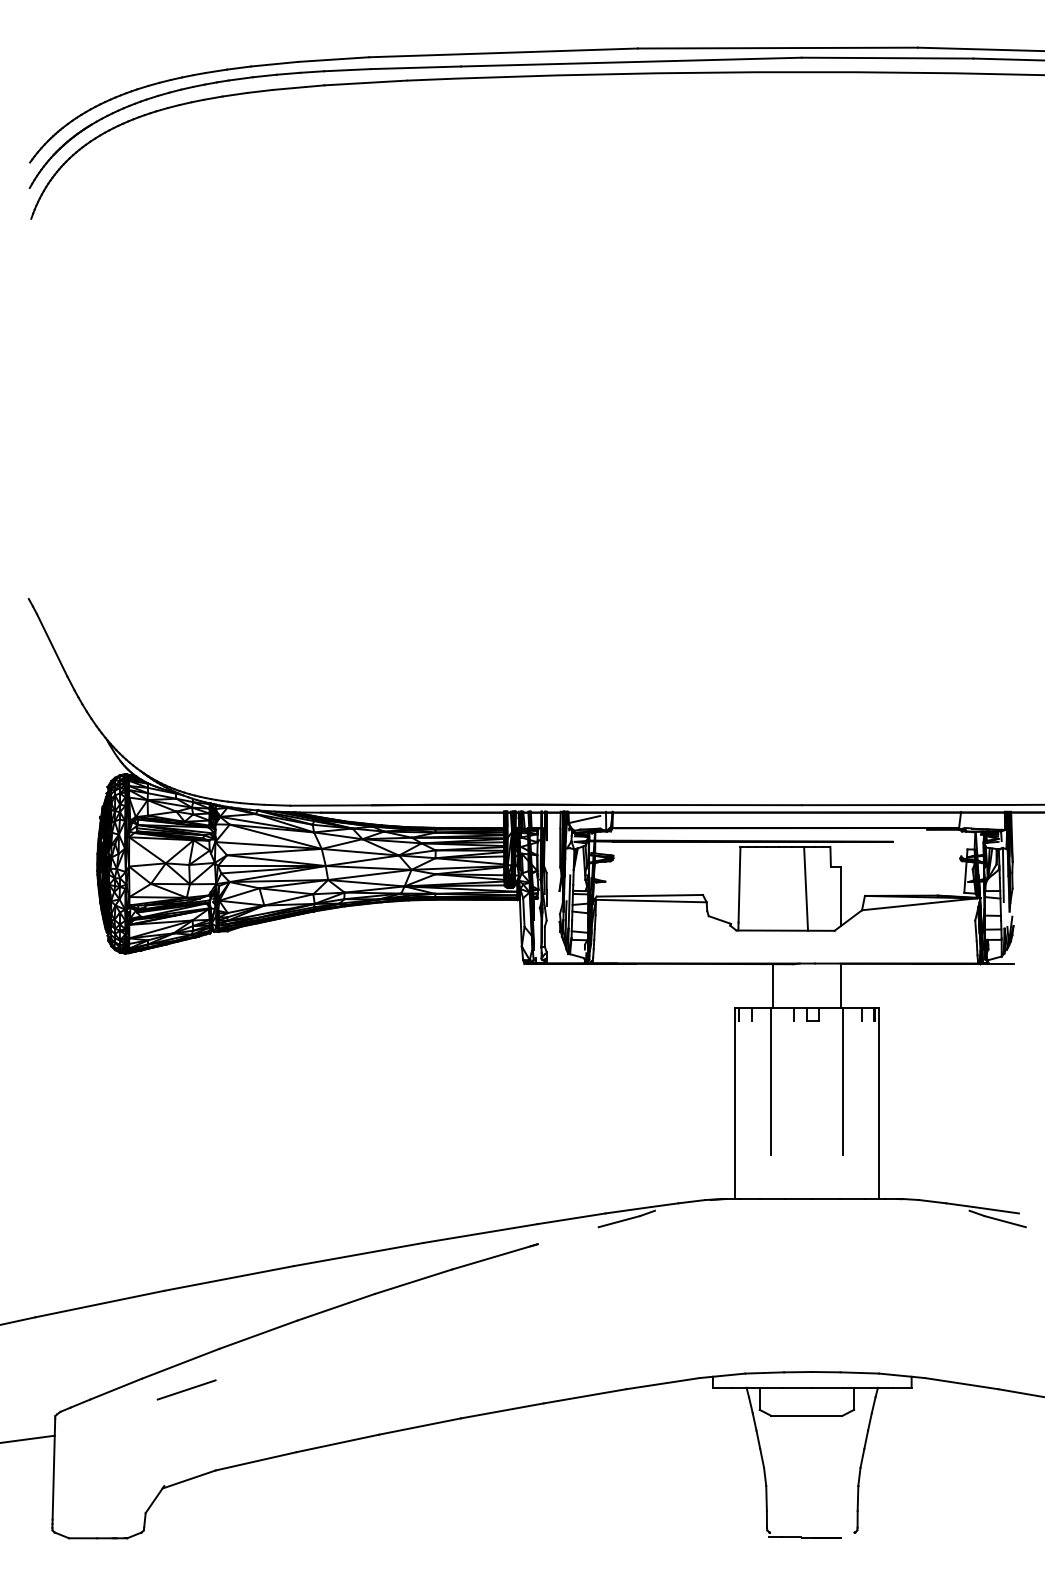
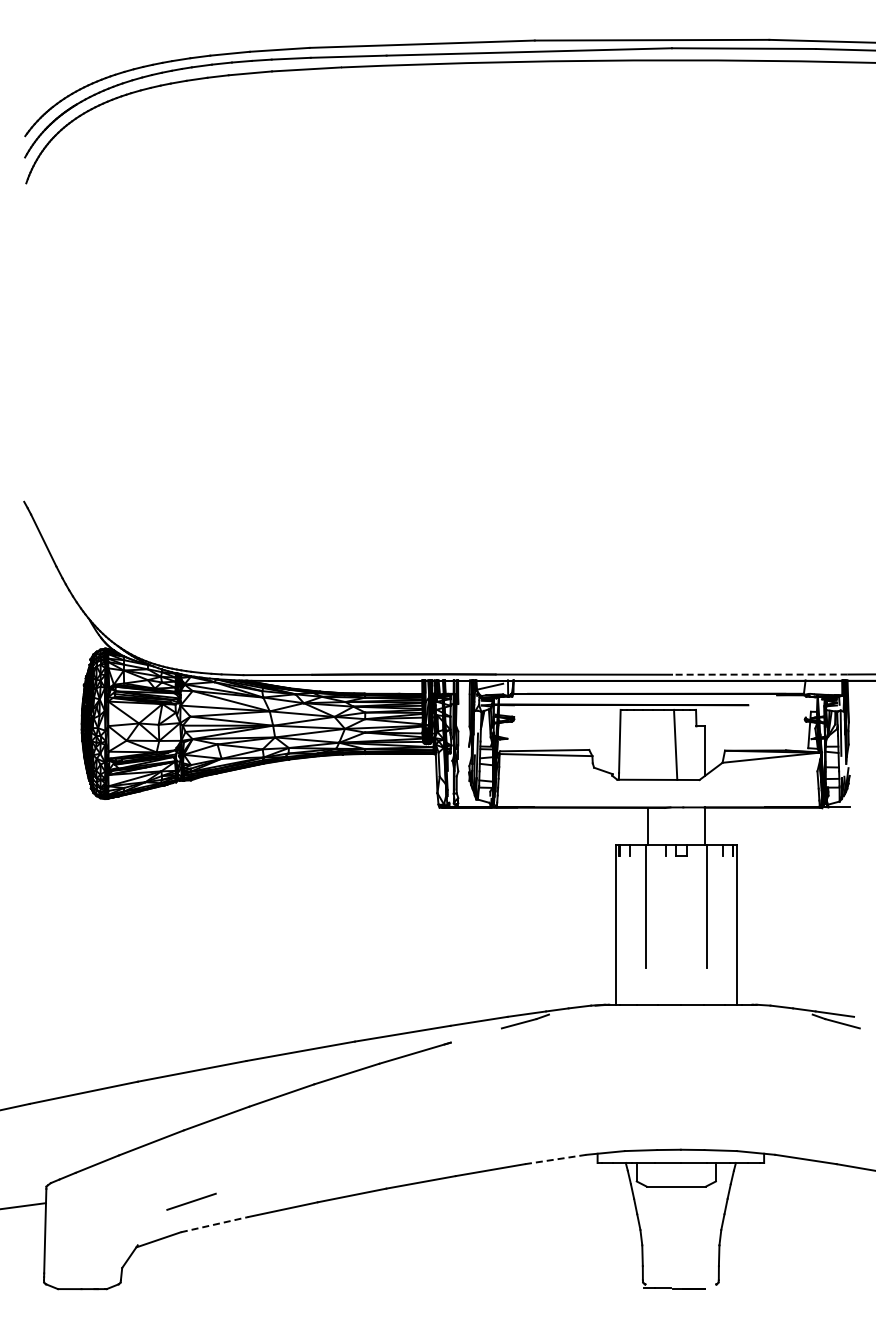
line: (906, 804) -> (759, 674), solid -> dashed
line: (663, 1383) -> (556, 1159), solid -> dashed
line: (186, 1389) -> (191, 1201), moved
line: (255, 1461) -> (214, 1224), solid -> dashed

